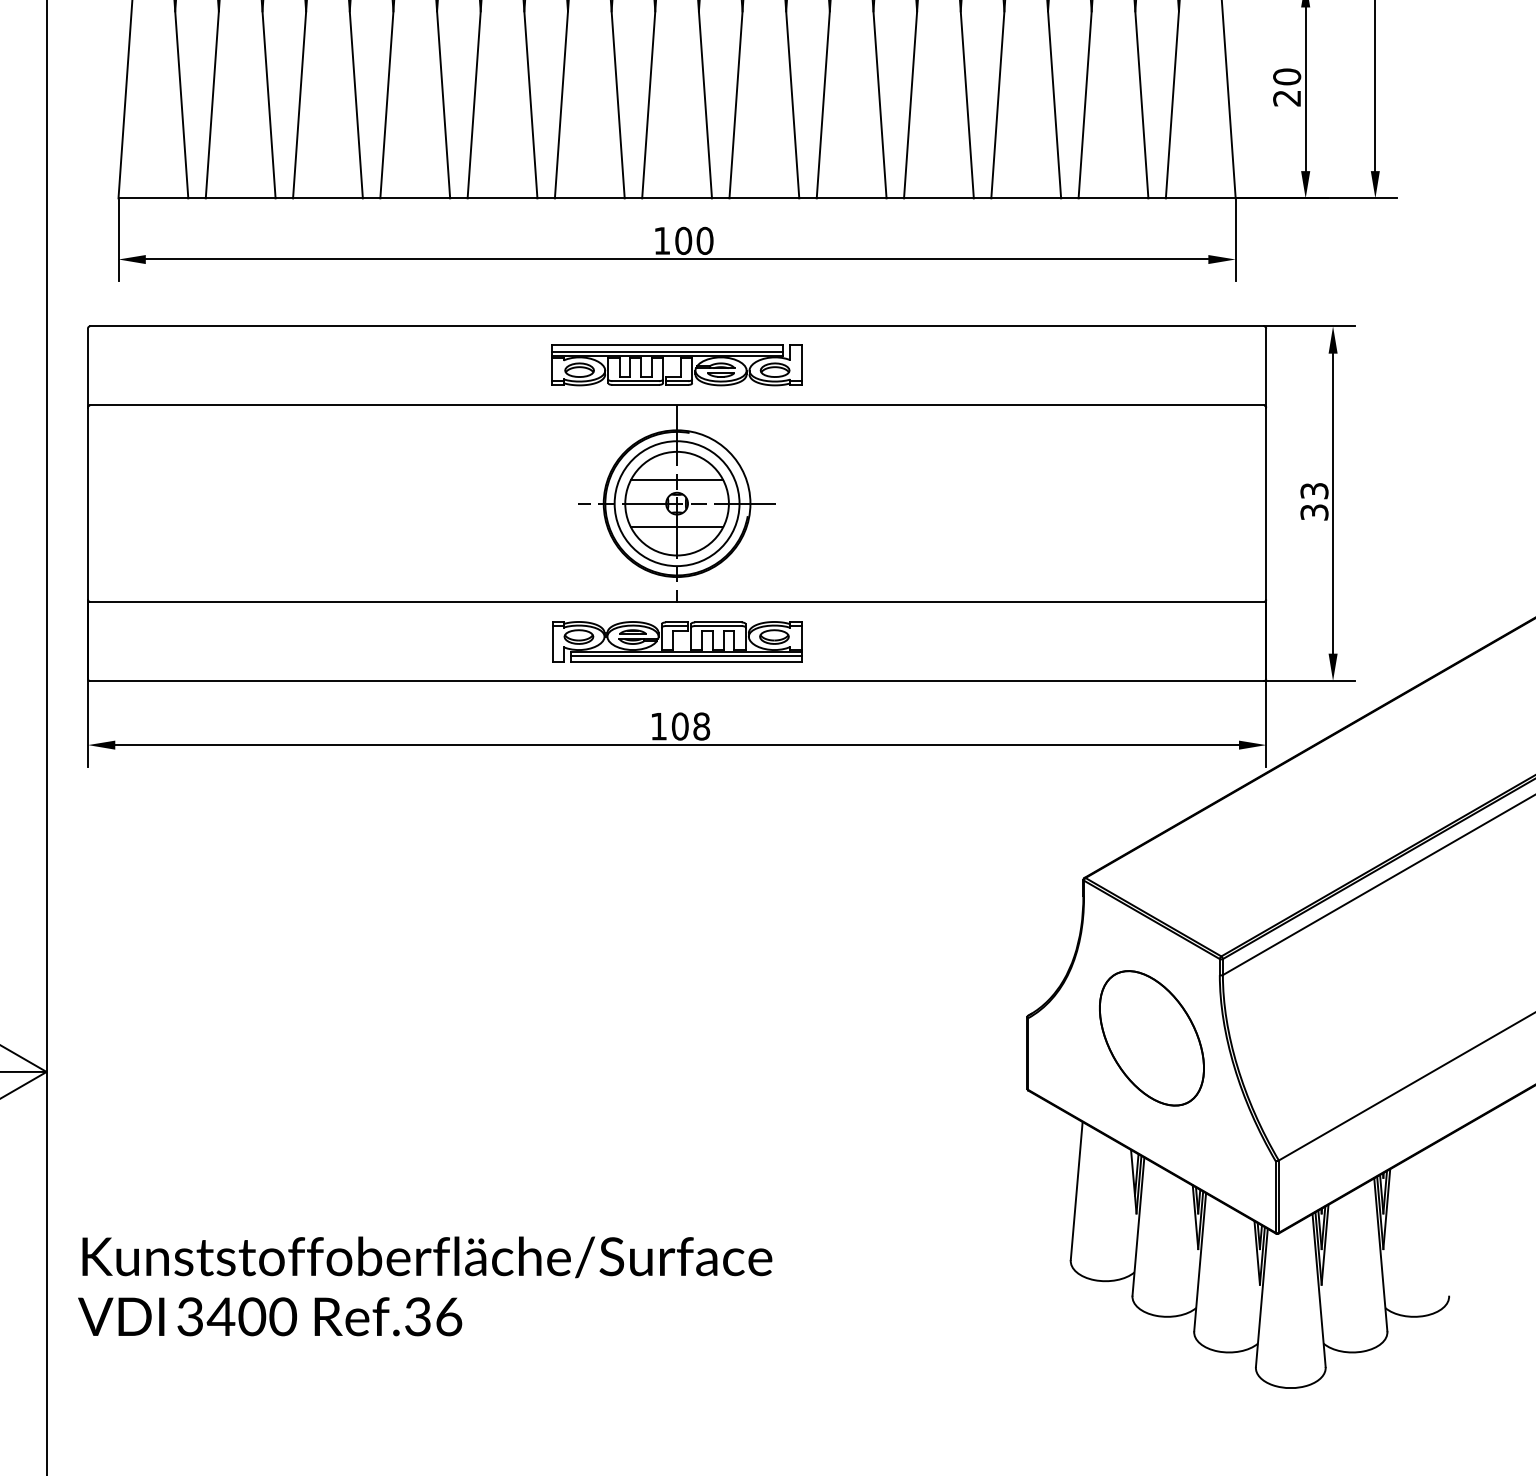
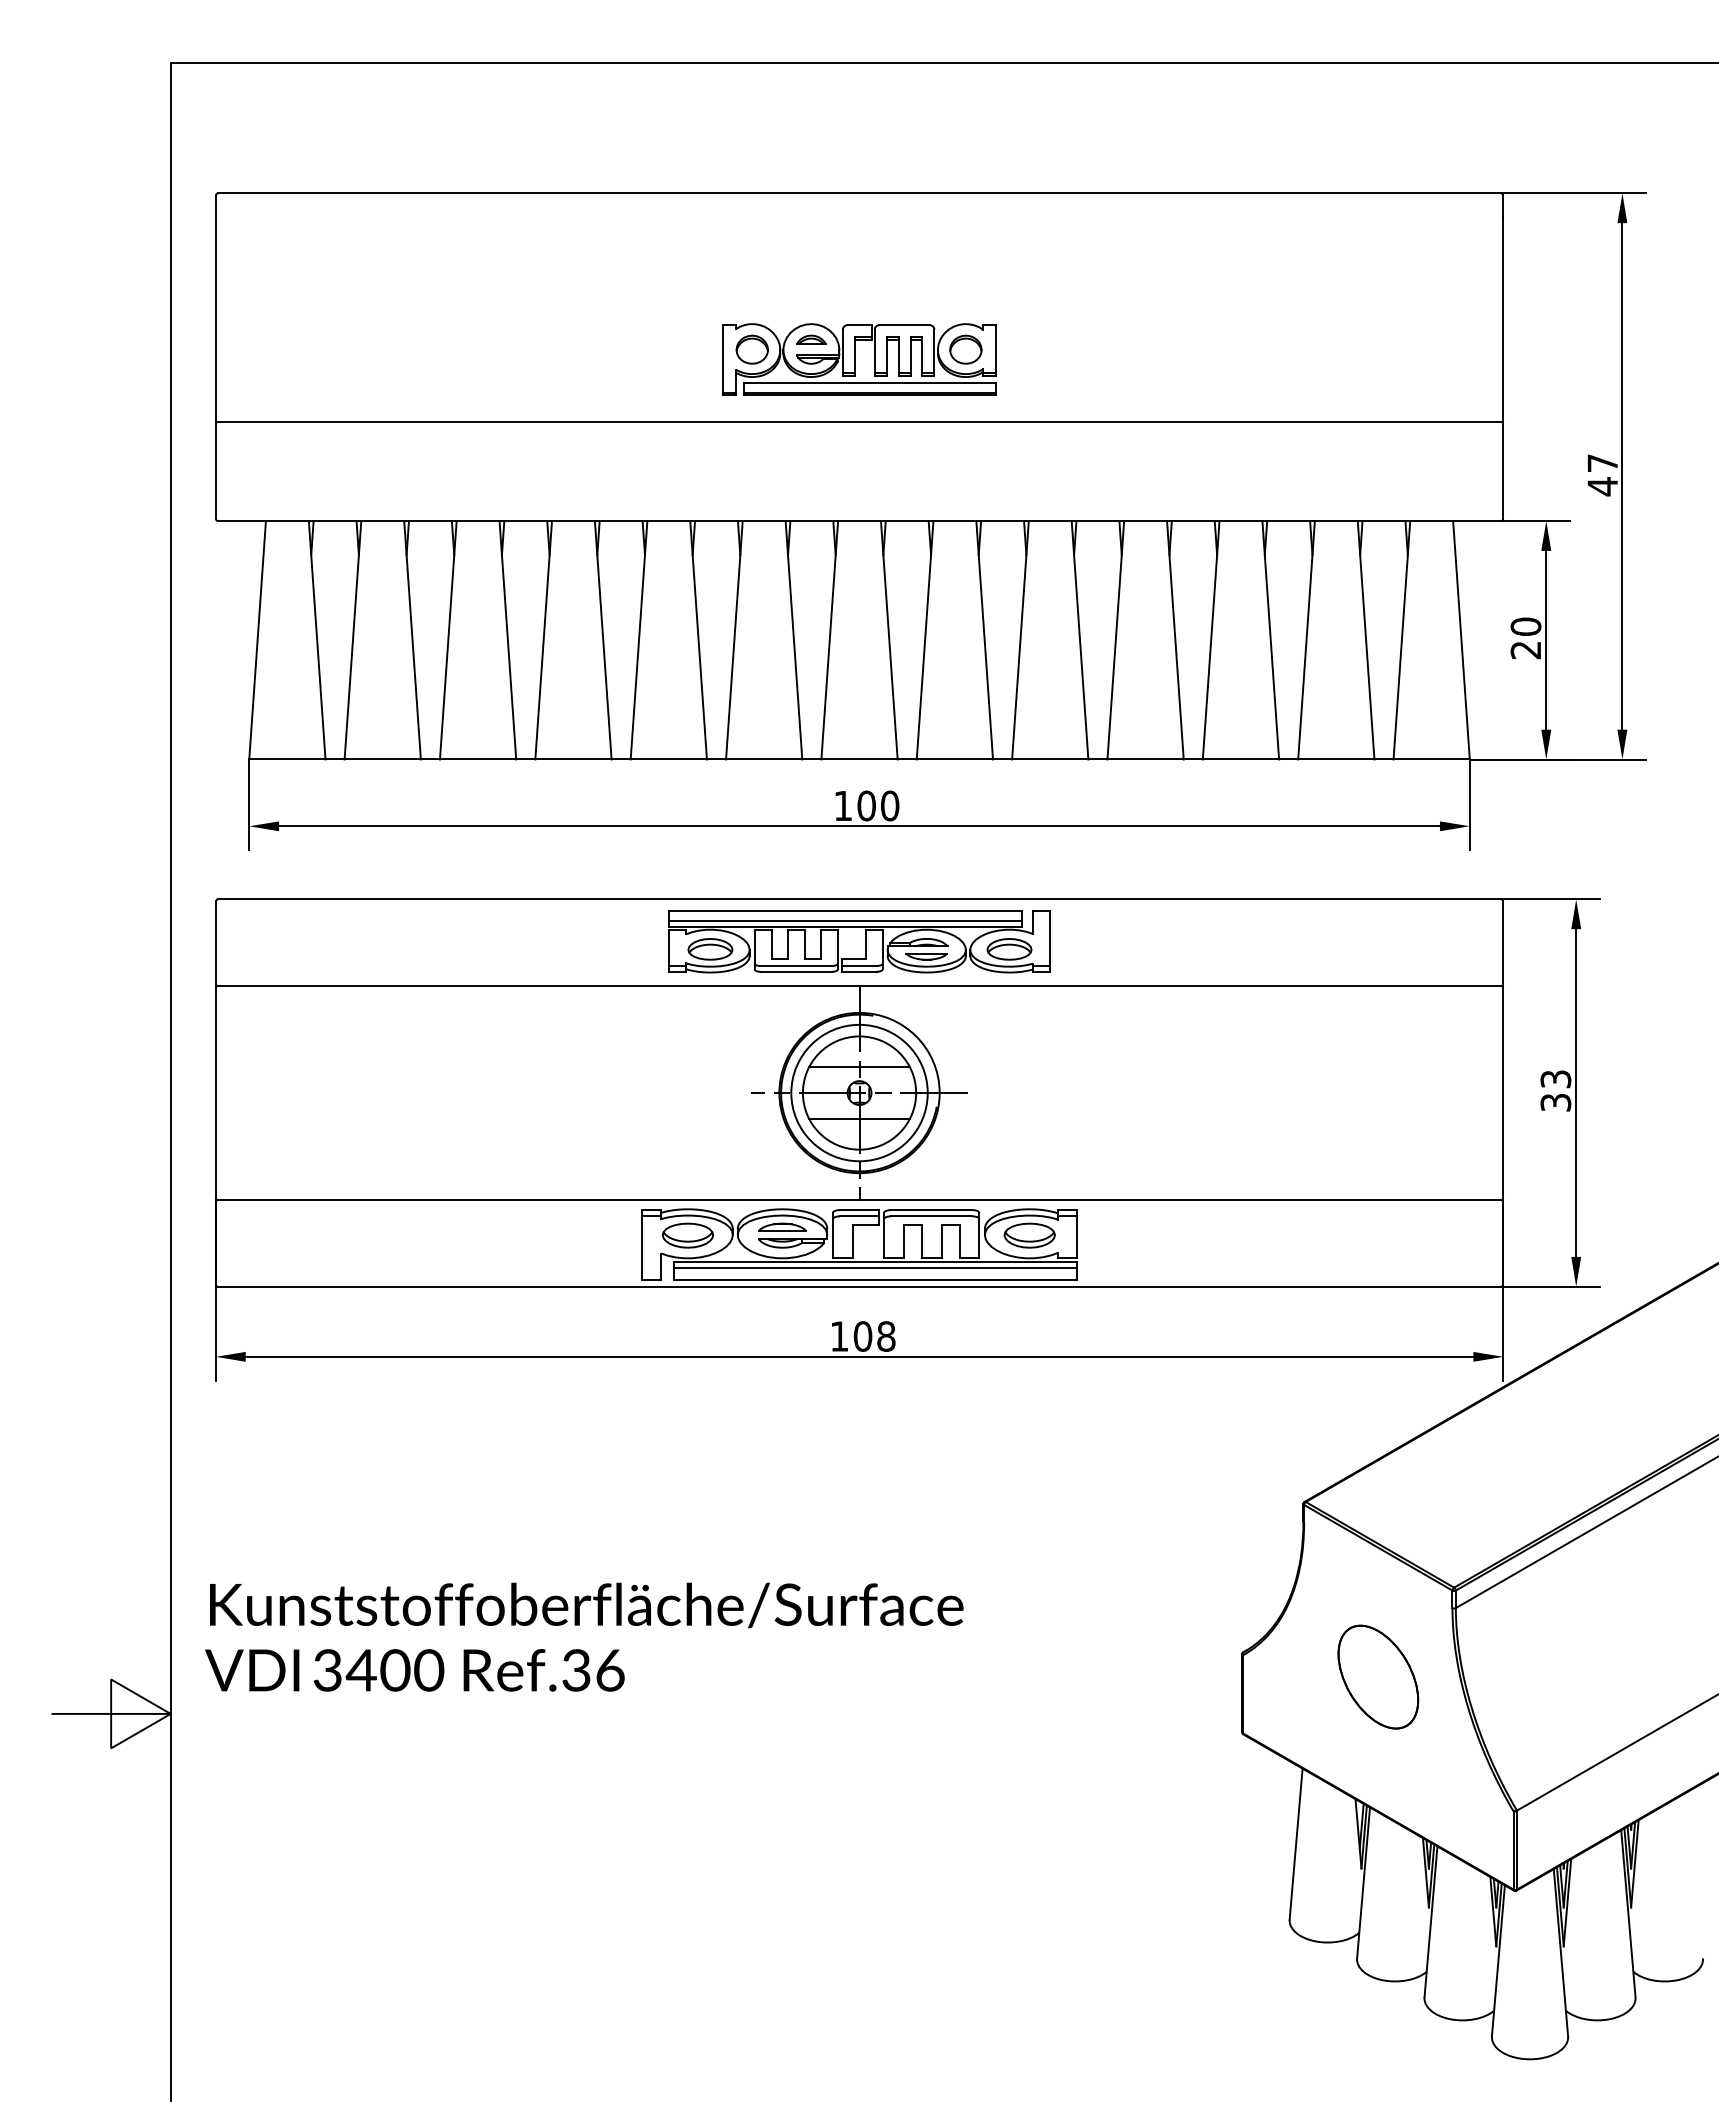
part: (677, 364) -> (859, 941), size x1.4
part: (677, 641) -> (859, 1243), size x1.6
part: (1152, 1037) -> (1378, 1676), size x0.7
text: (425, 1285) -> (584, 1636), moved

